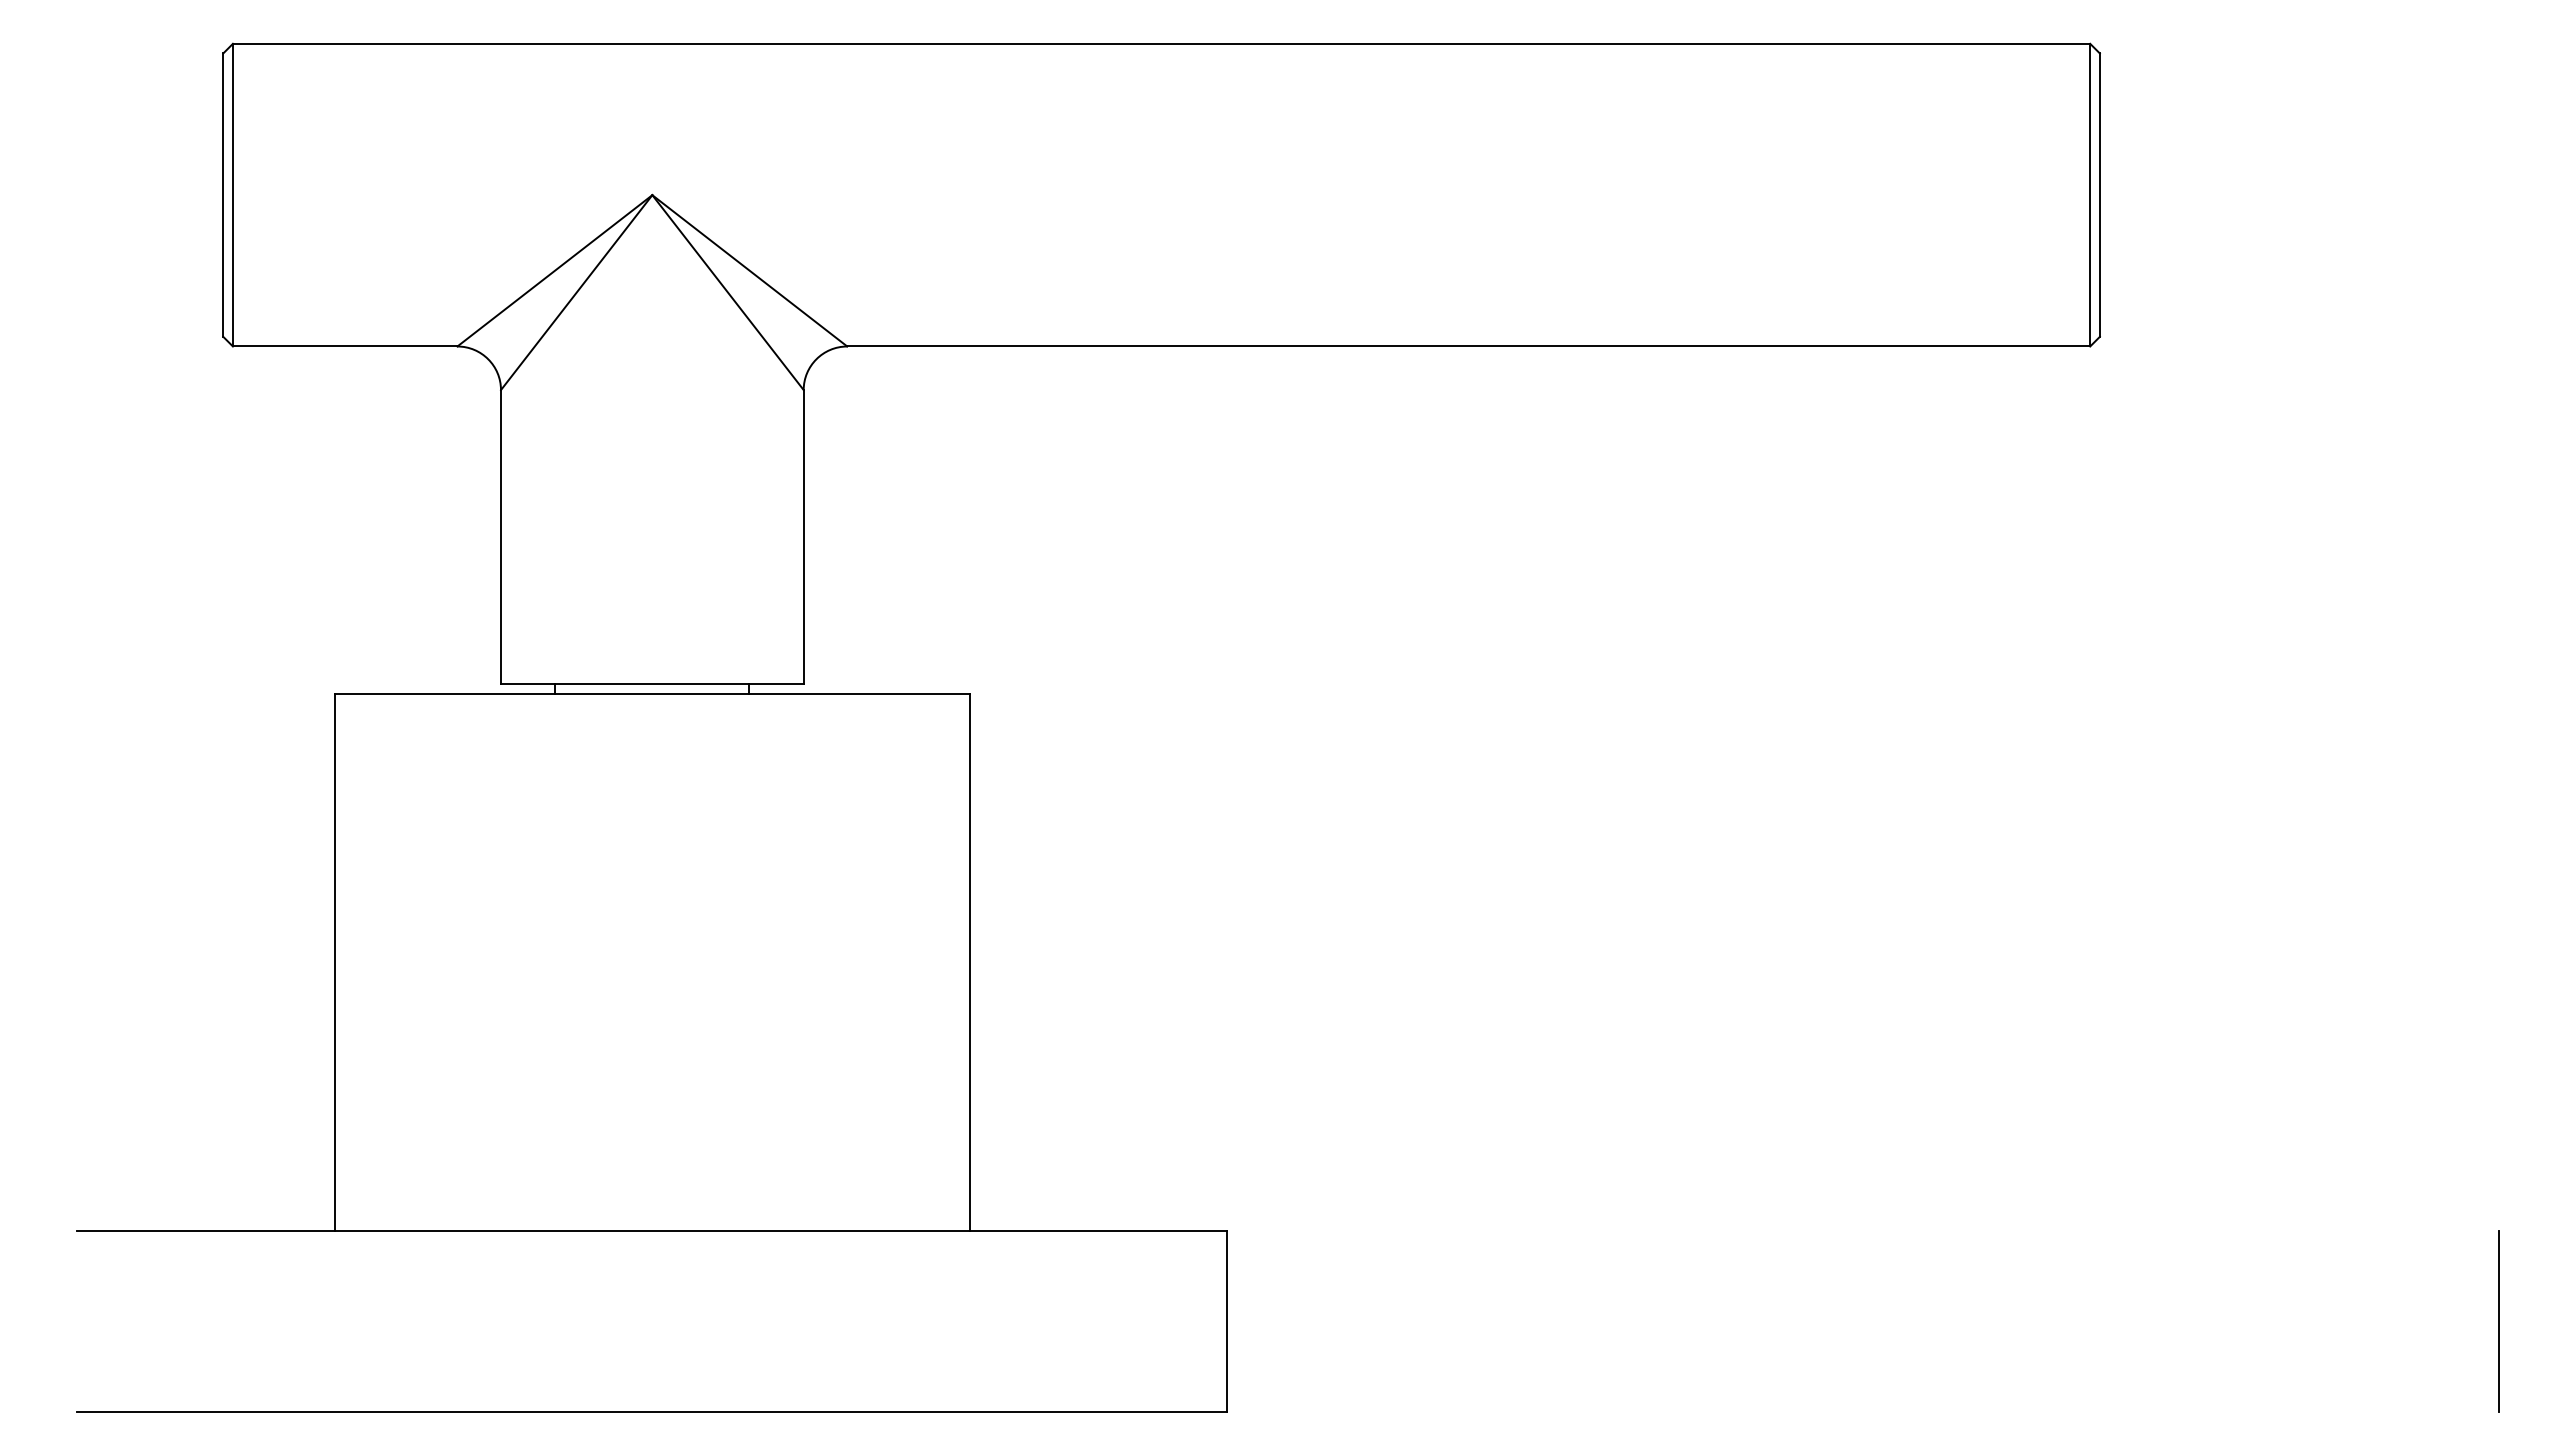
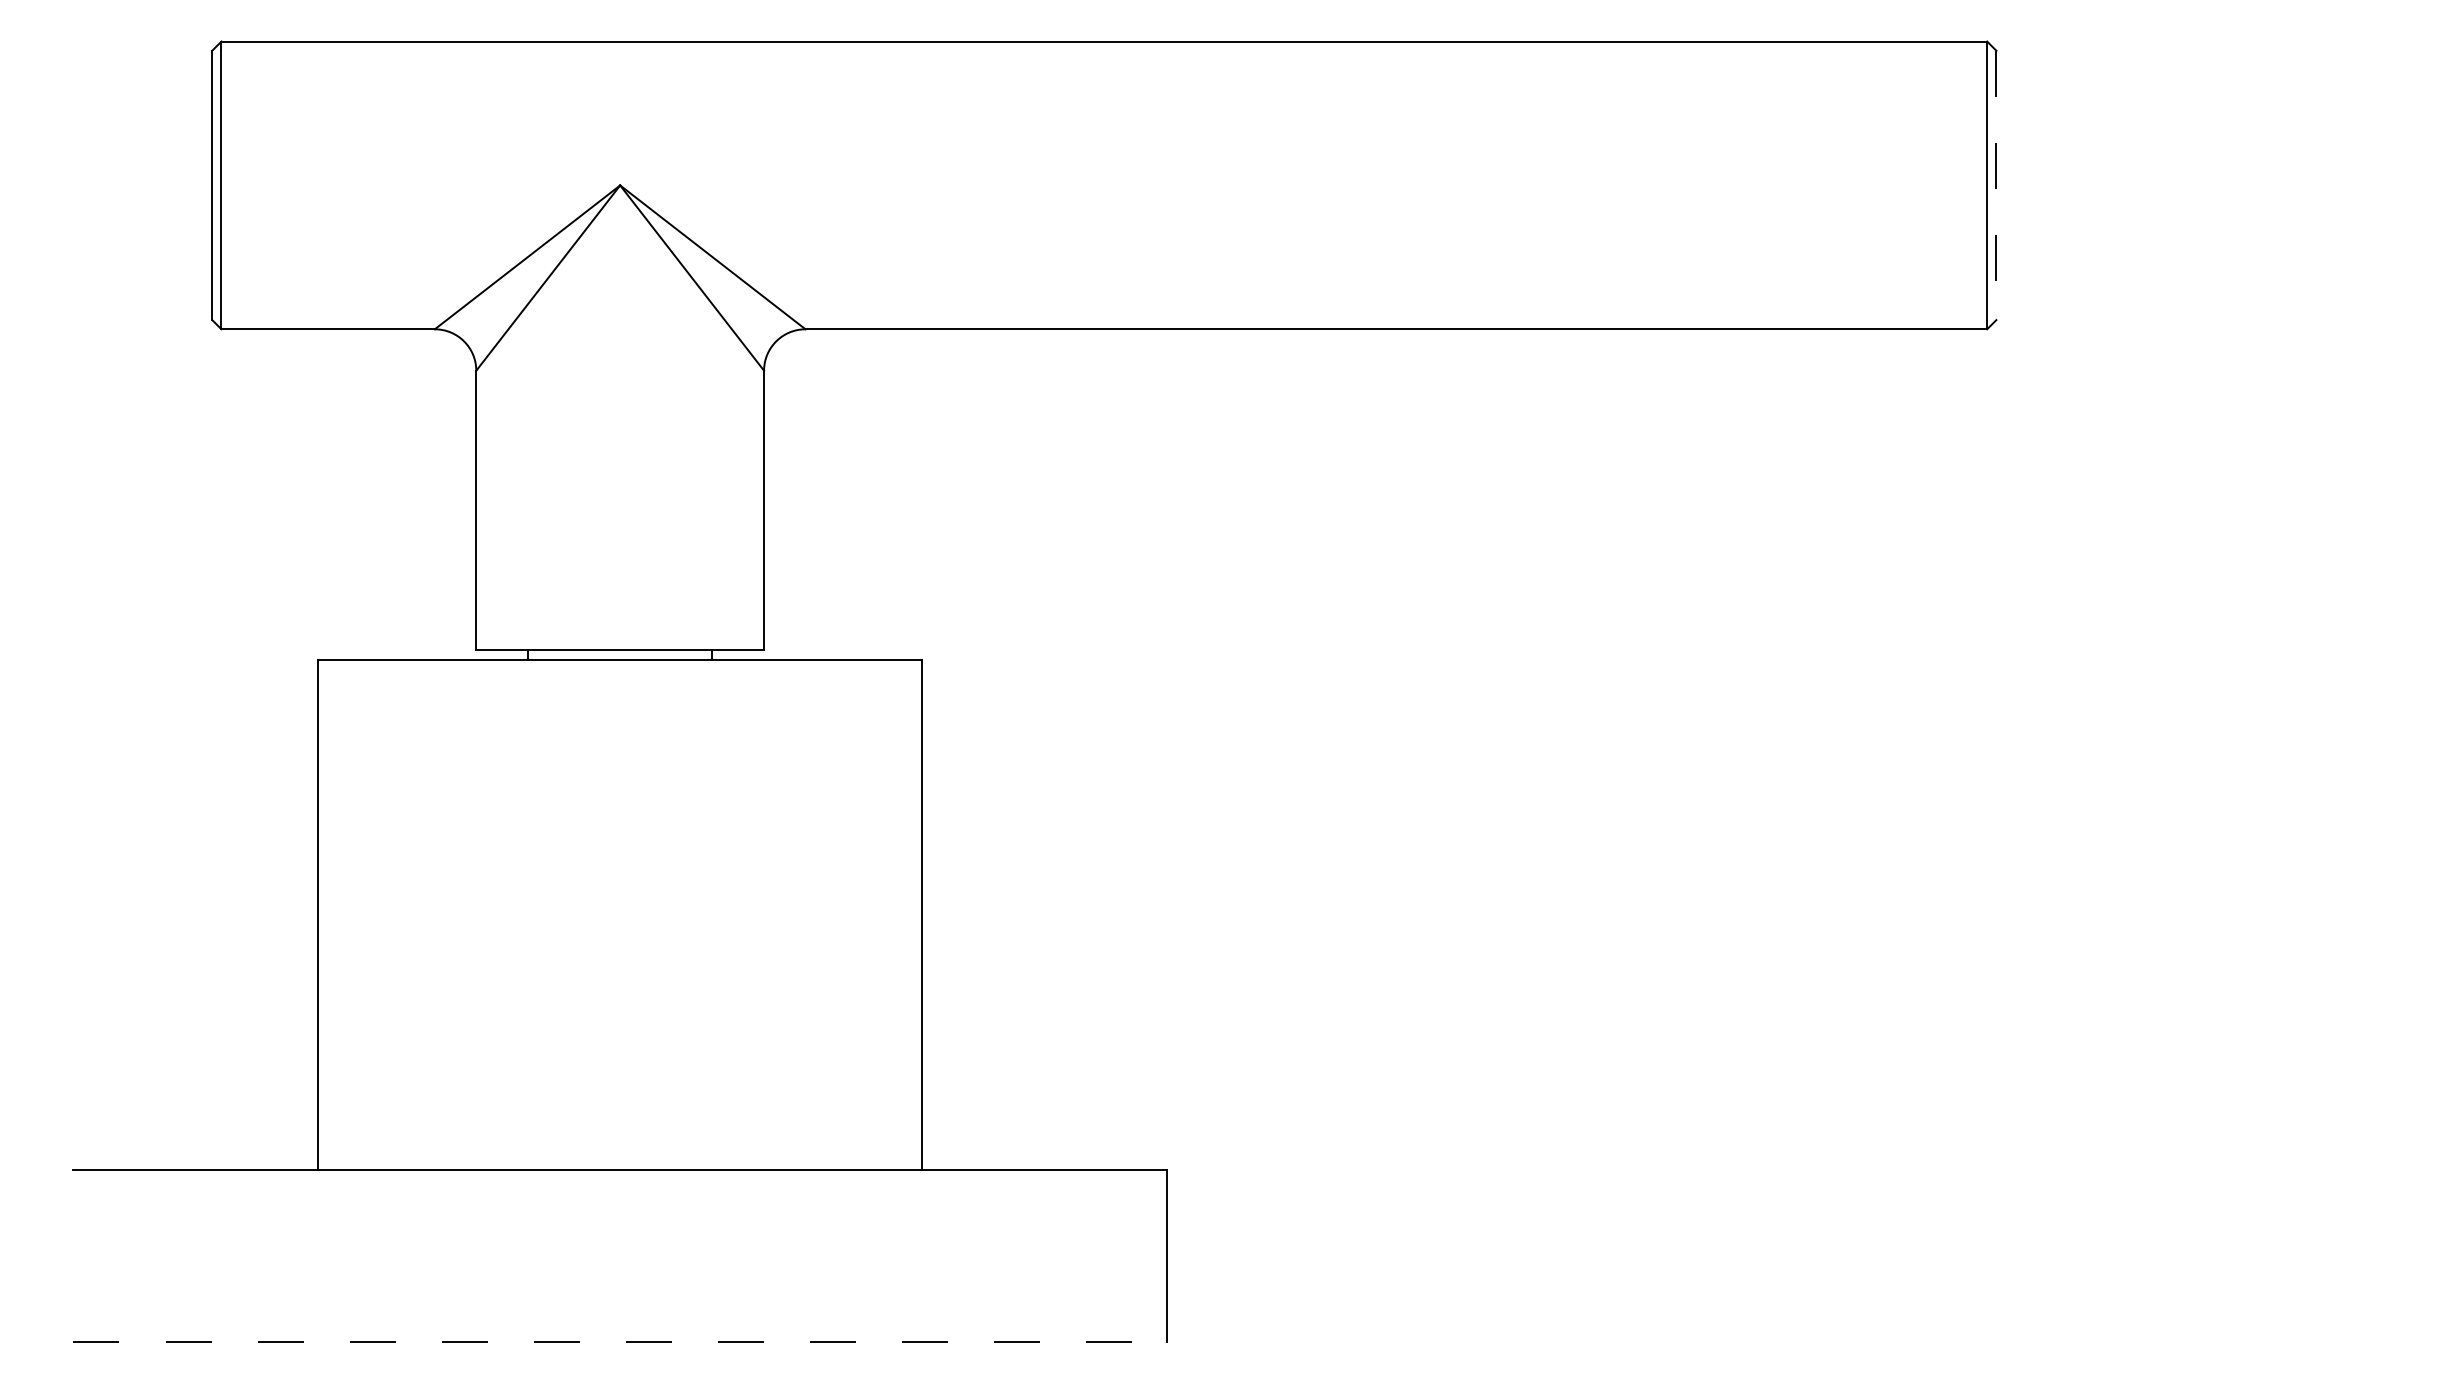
line: (2099, 195) -> (1995, 185), solid -> dashed
line: (2498, 1321) -> (2375, 1256), removed
line: (652, 1412) -> (620, 1342), solid -> dashed

